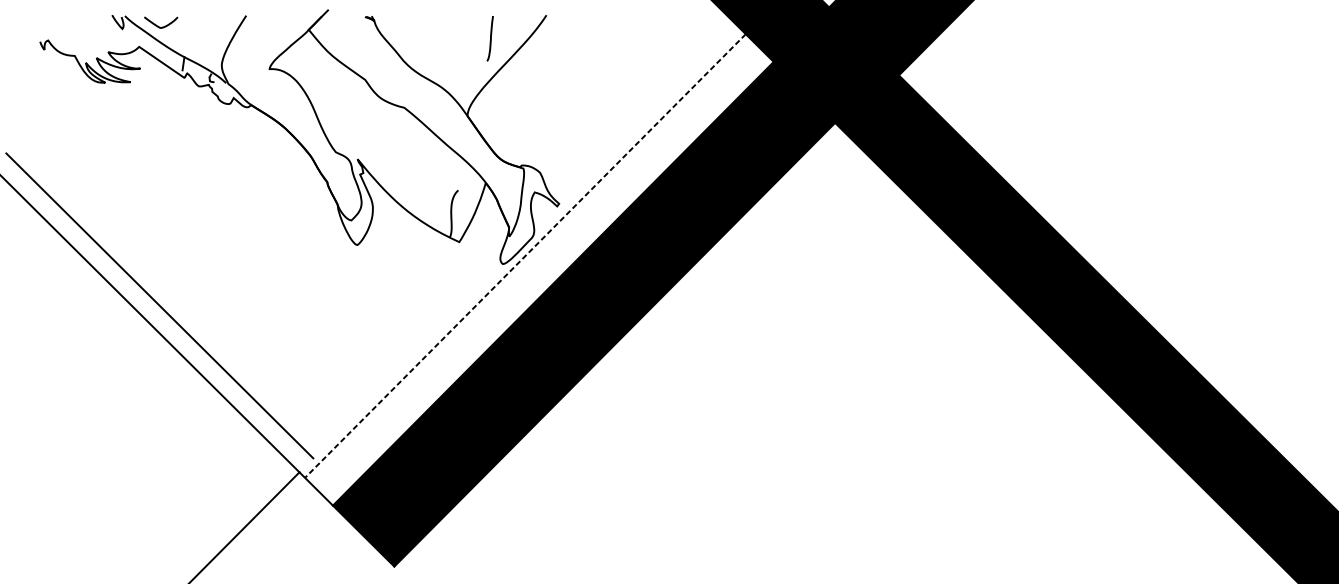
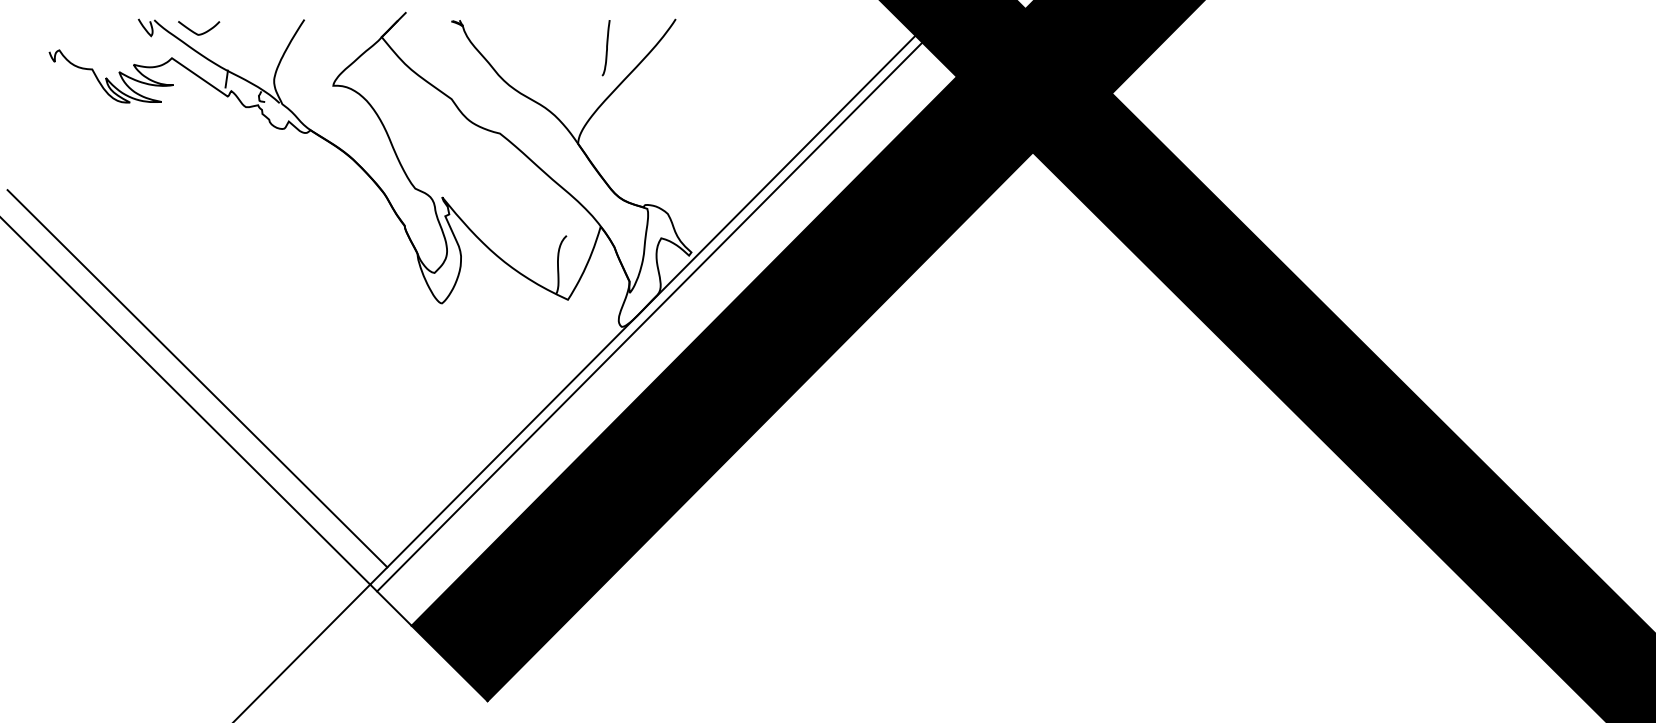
line: (519, 249) -> (642, 309), added
line: (525, 256) -> (649, 317), dashed -> solid

